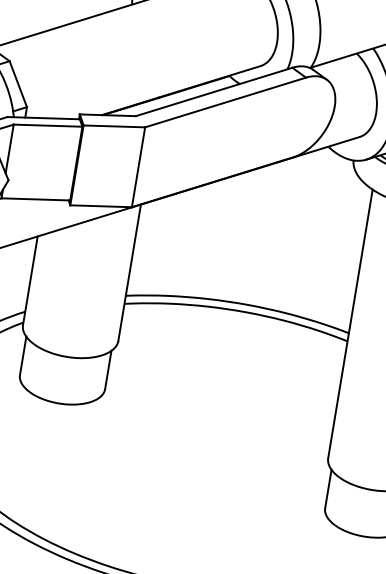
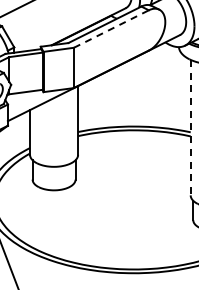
line: (225, 103) -> (111, 29), solid -> dashed
line: (350, 323) -> (190, 127), solid -> dashed

